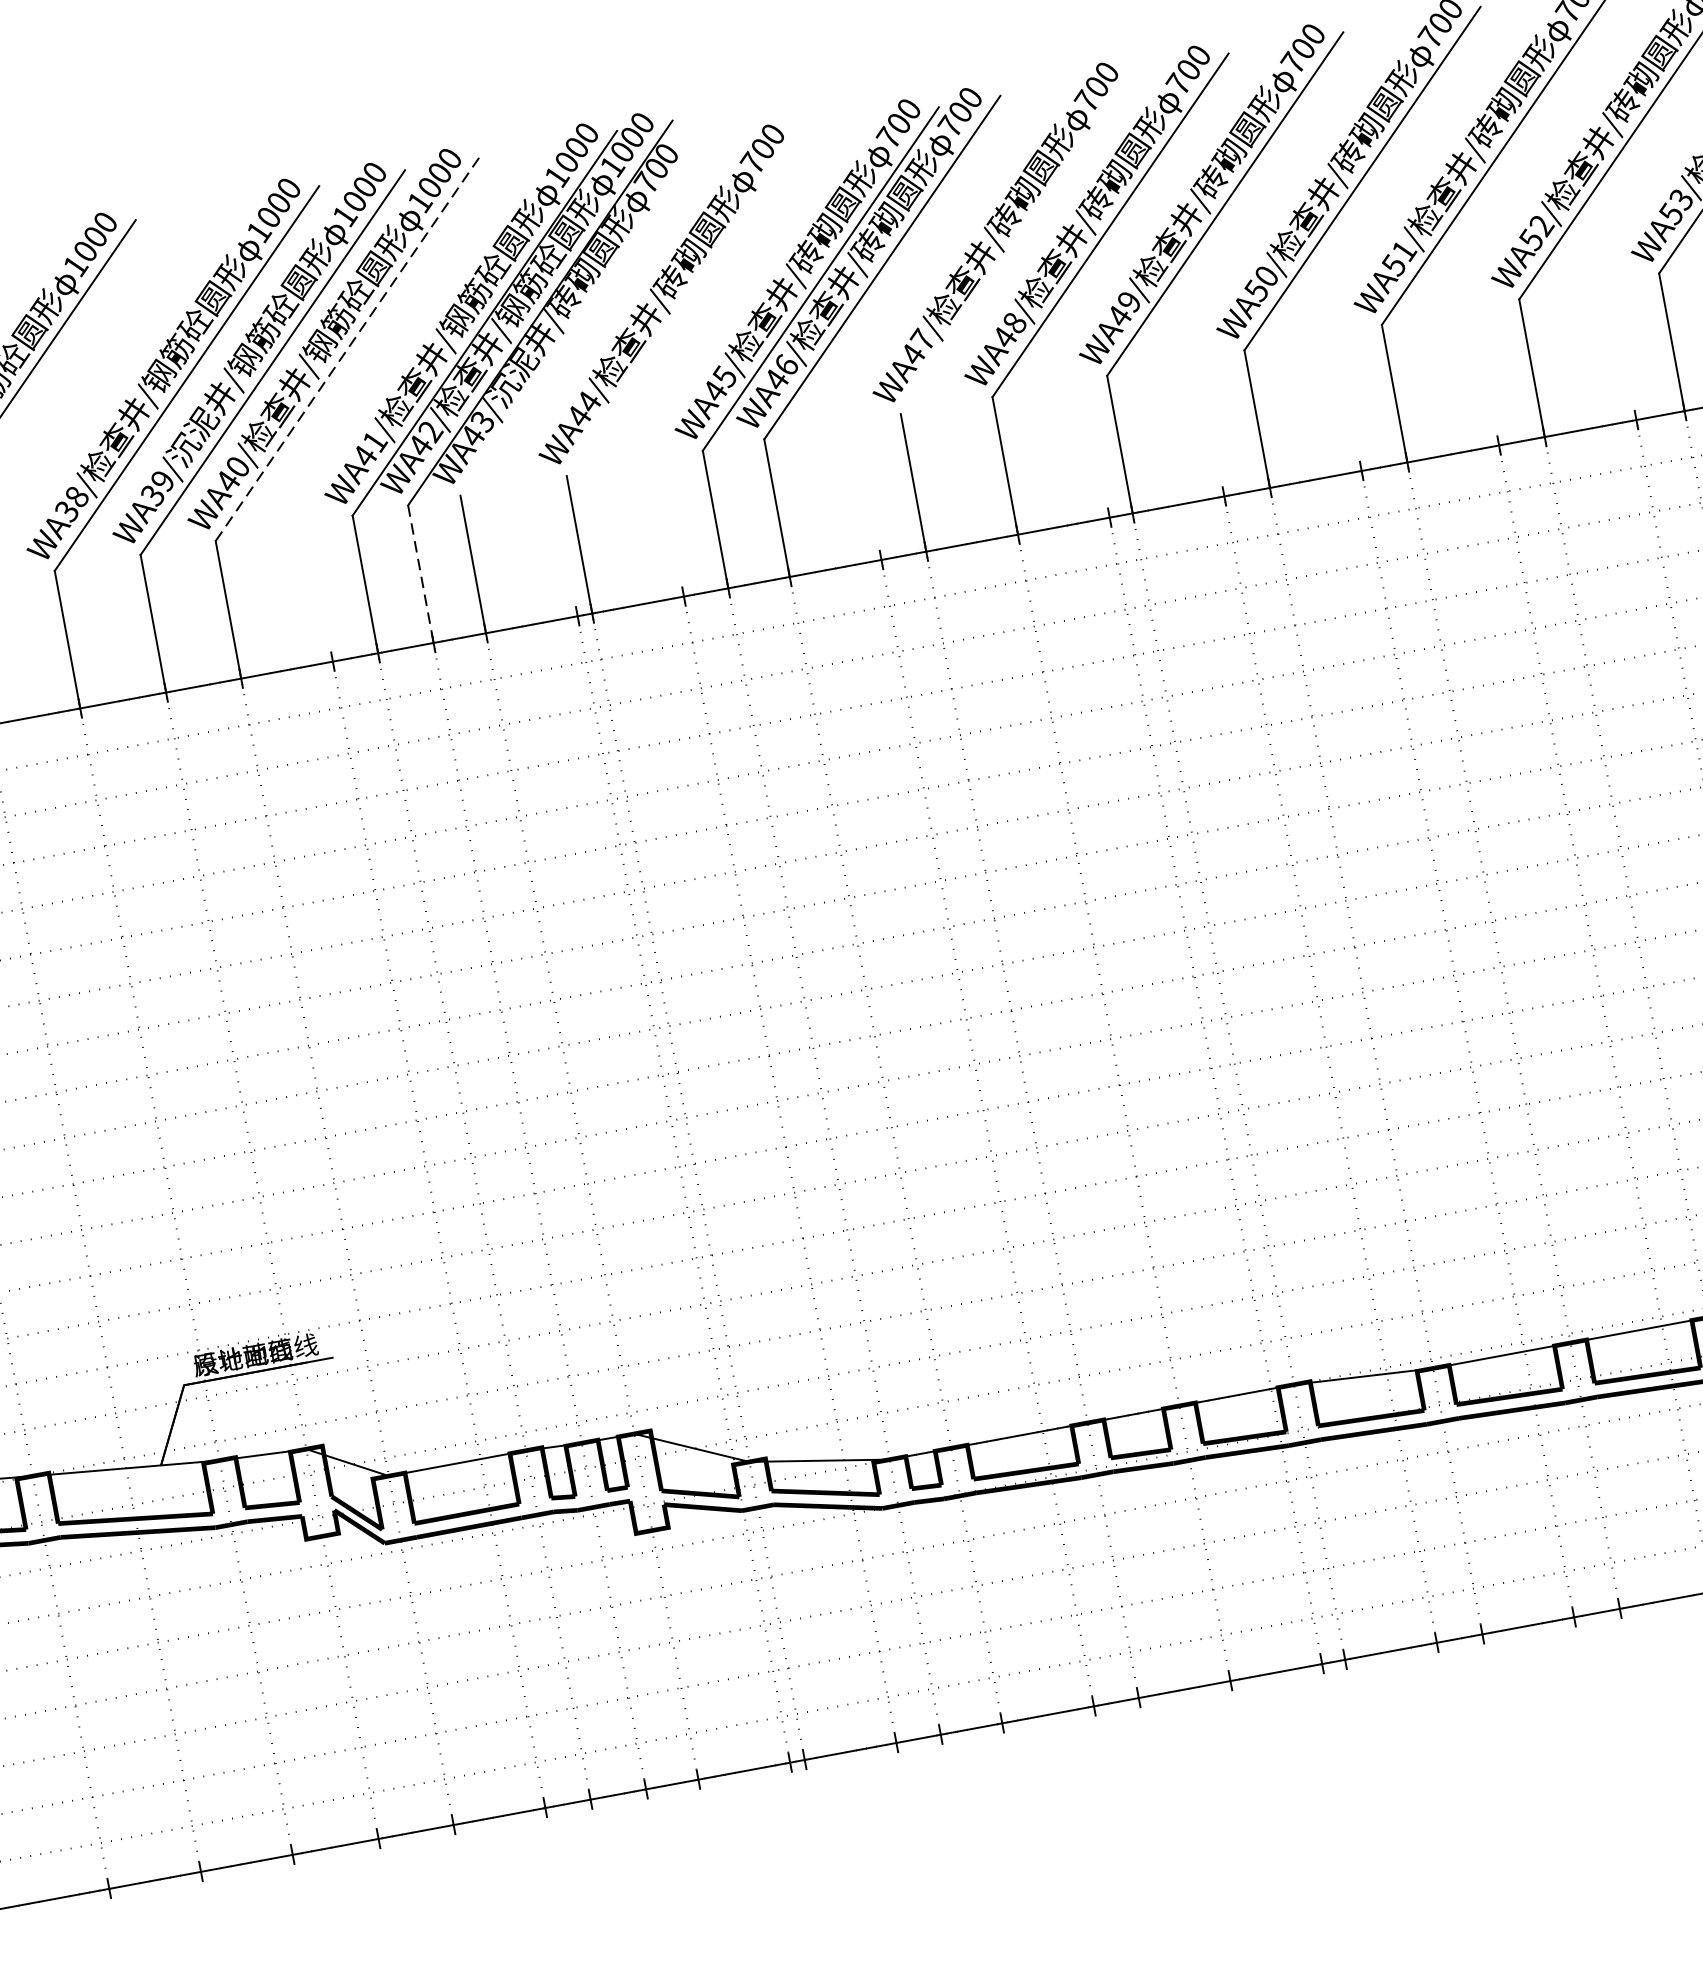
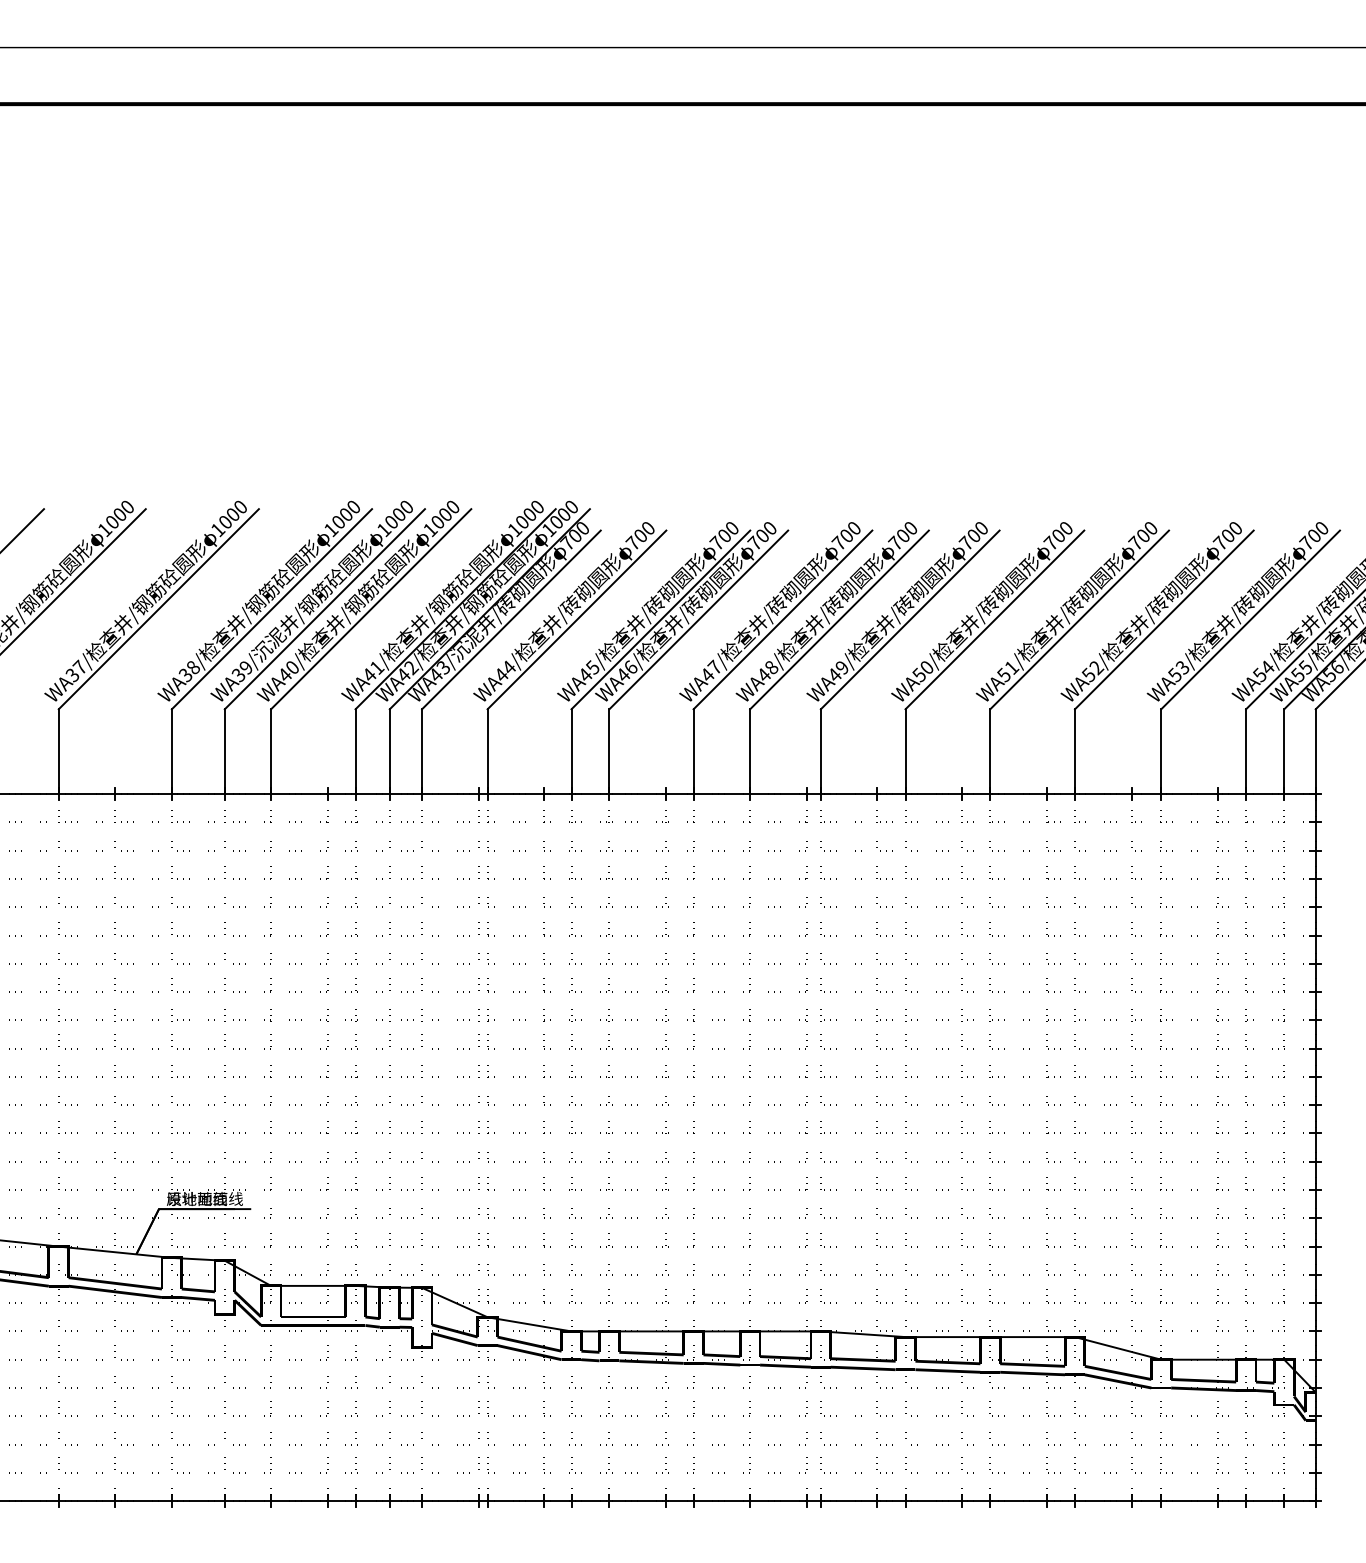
line: (1017, 241) -> (782, 619), added
line: (683, 303) -> (576, 619), added
line: (578, 323) -> (511, 619), added
line: (348, 349) -> (371, 609), dashed -> solid
line: (420, 575) -> (389, 752), dashed -> solid

